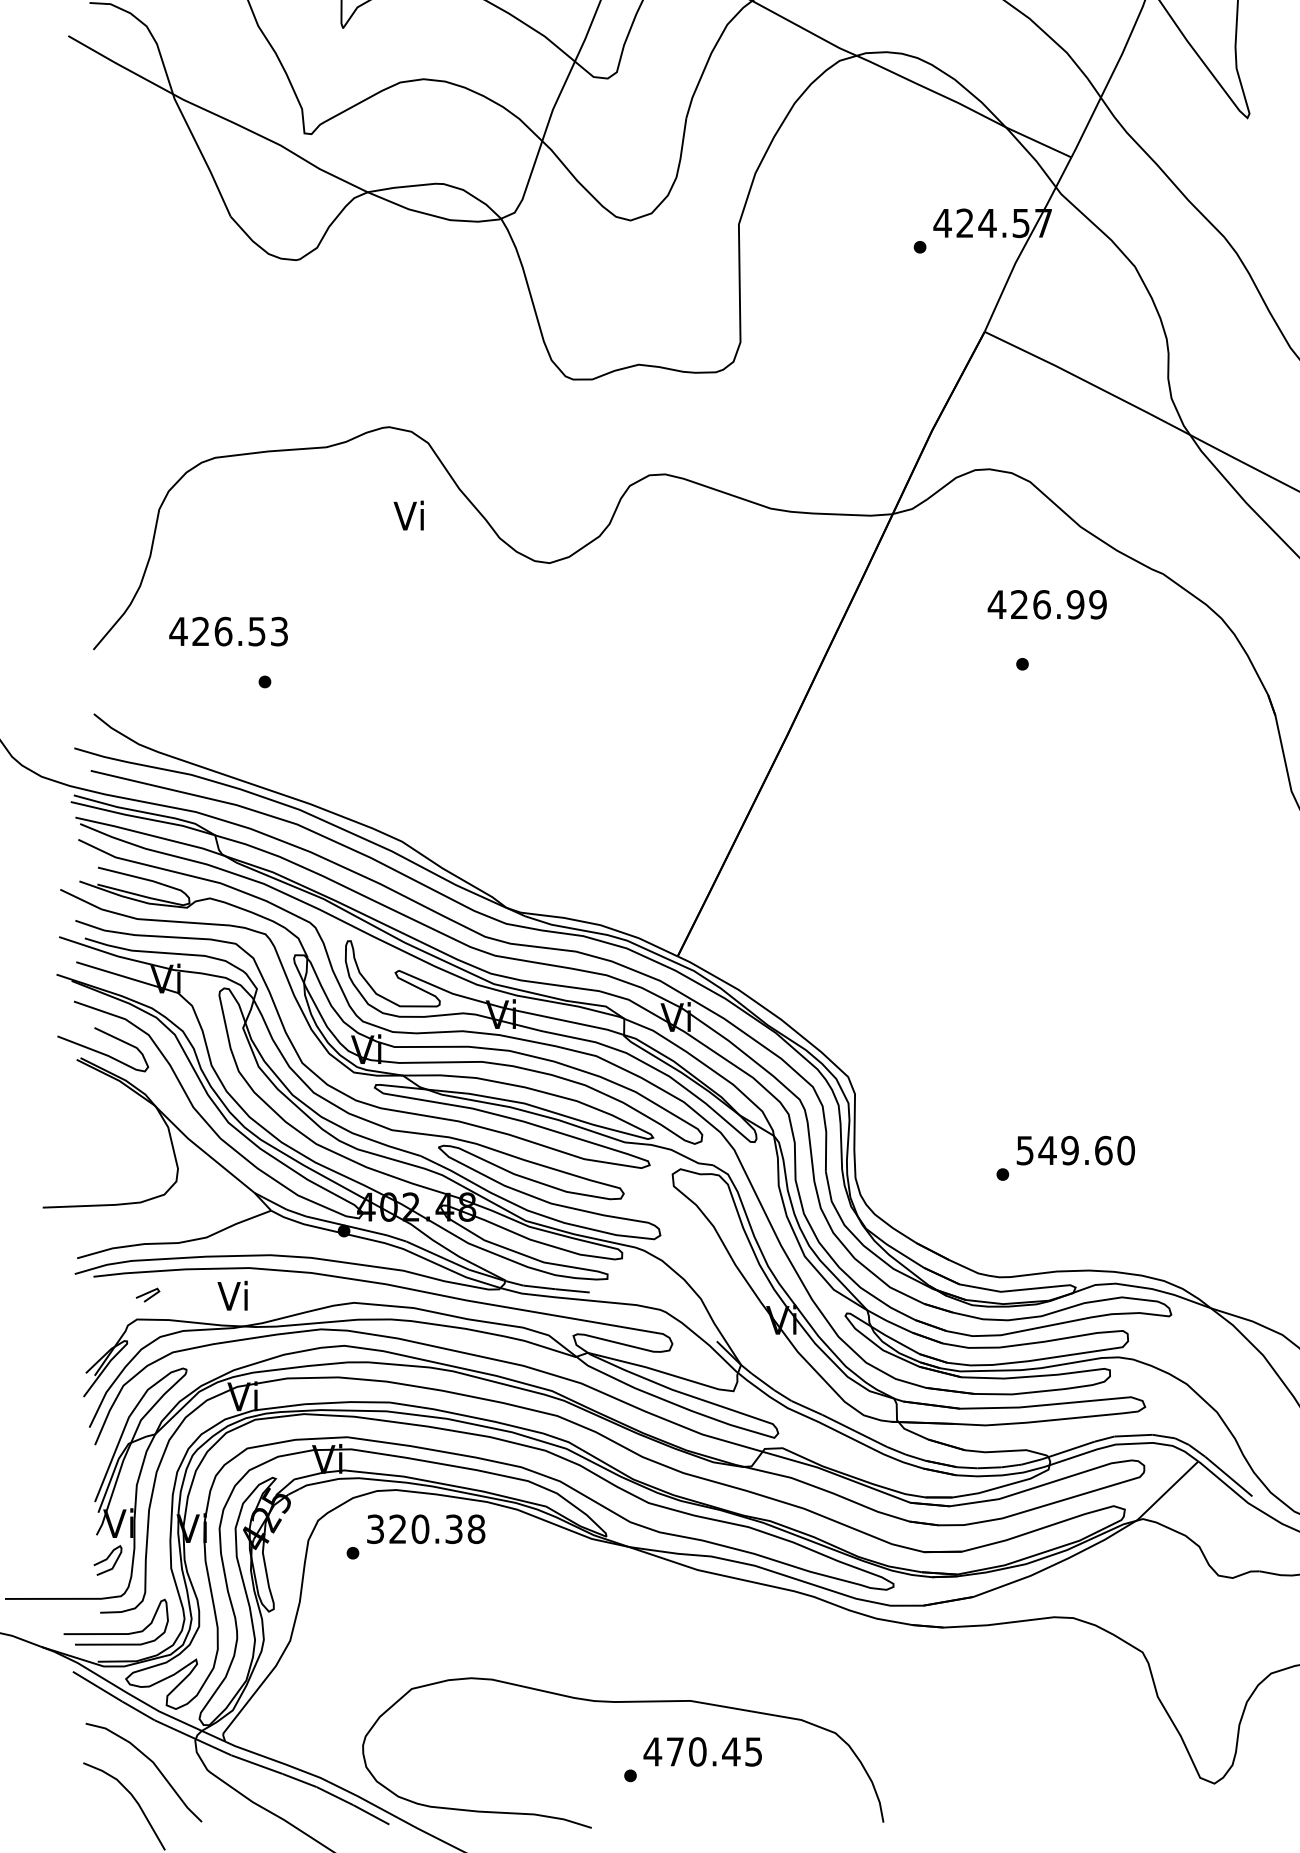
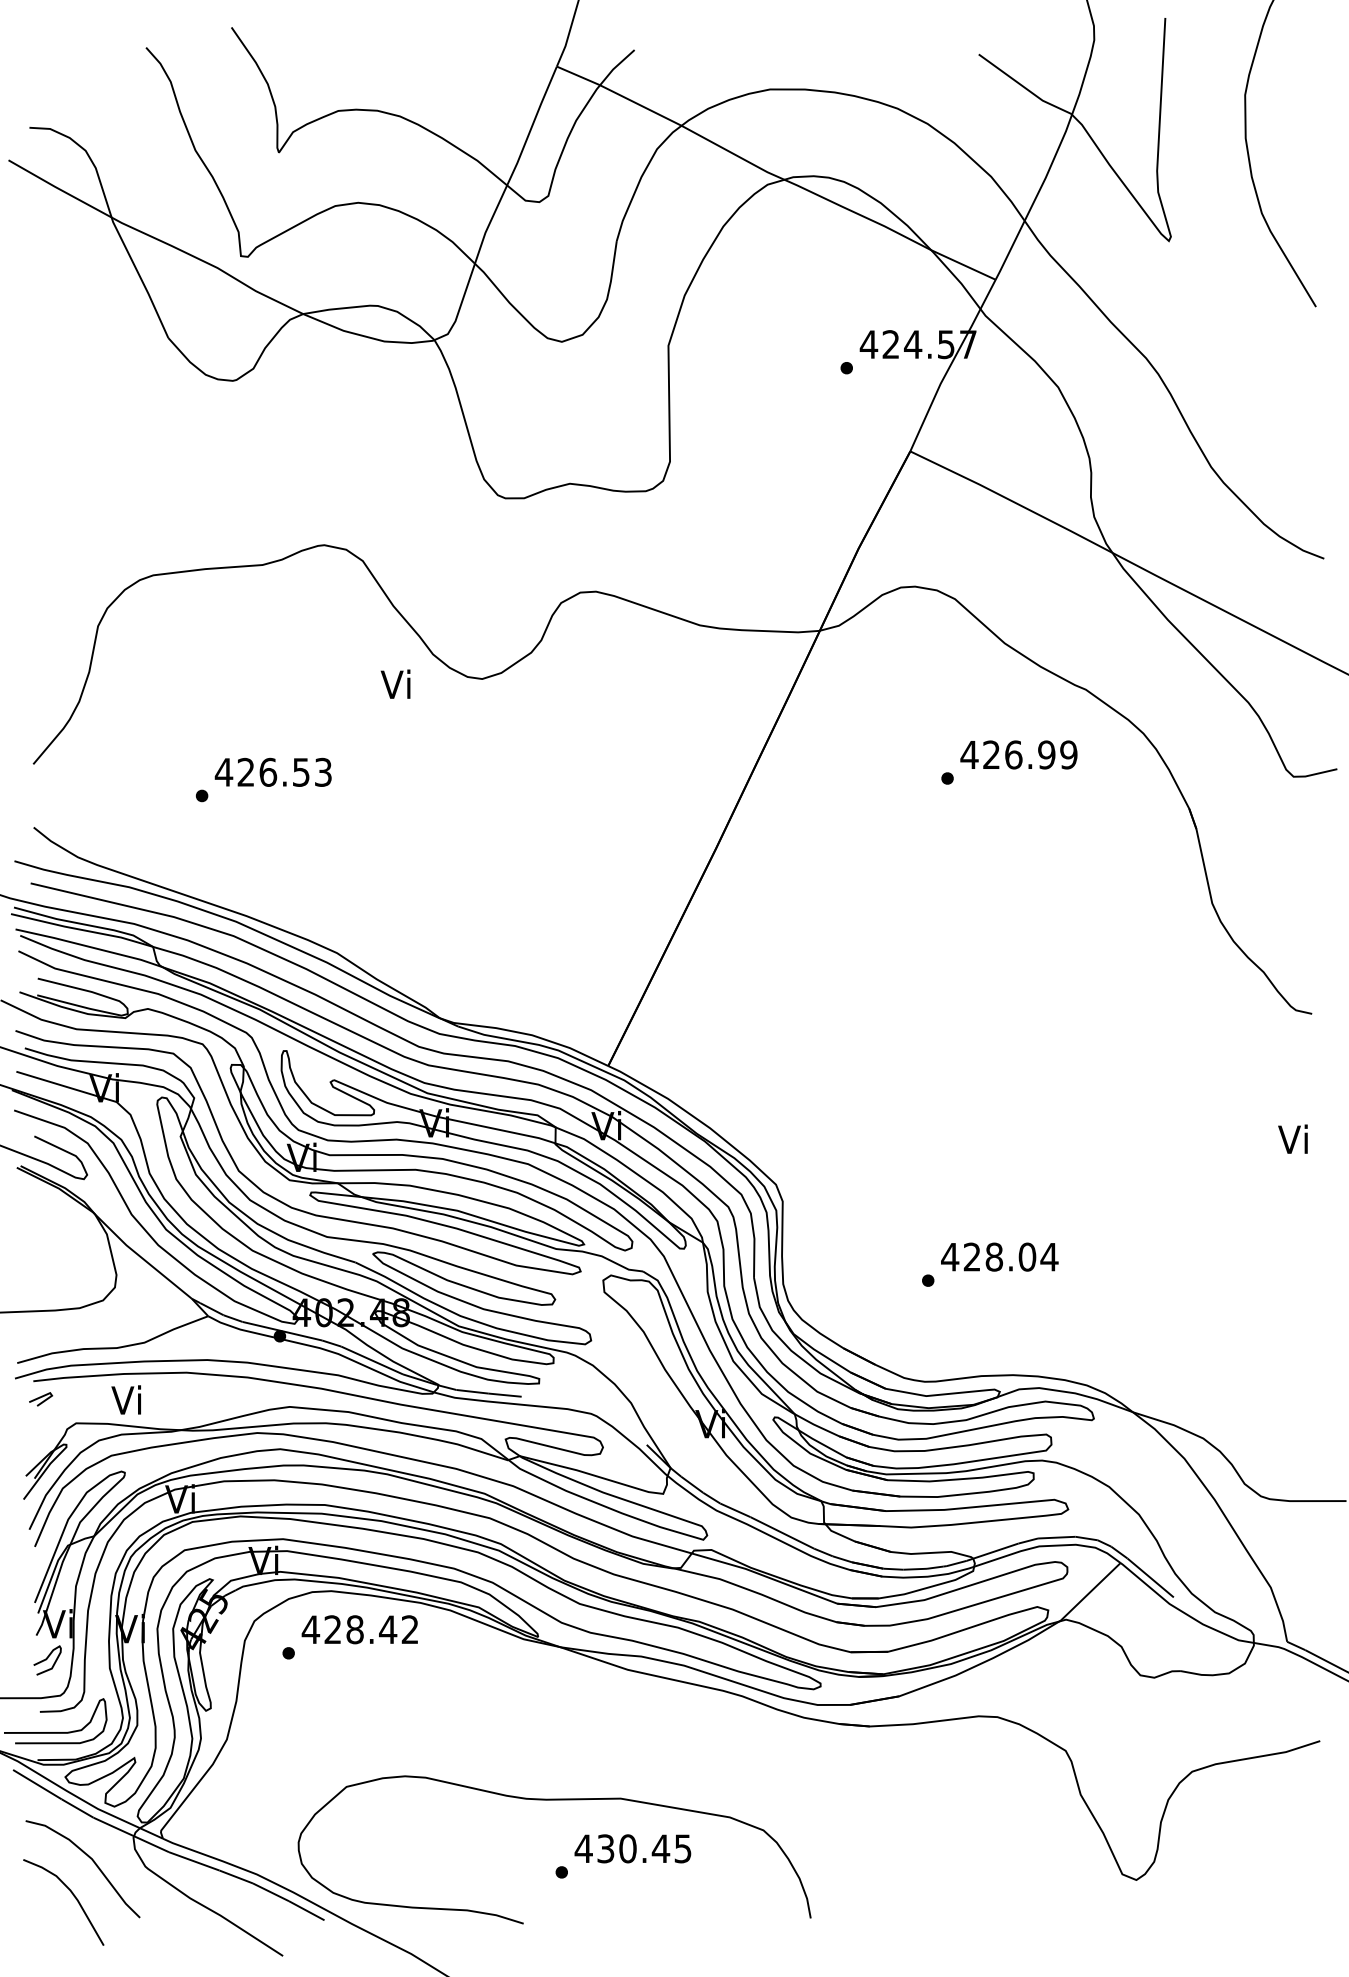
text: (408, 514) -> (395, 683), moved
text: (1046, 604) -> (1018, 754), moved
text: (227, 630) -> (272, 771), moved
text: (1075, 1149) -> (999, 1256), 549.60 -> 428.04
line: (147, 1294) -> (40, 1398), moved
text: (231, 1295) -> (125, 1399), moved
text: (424, 1529) -> (359, 1629), 320.38 -> 428.42
text: (674, 1751) -> (605, 1848), 470.45 -> 430.45

